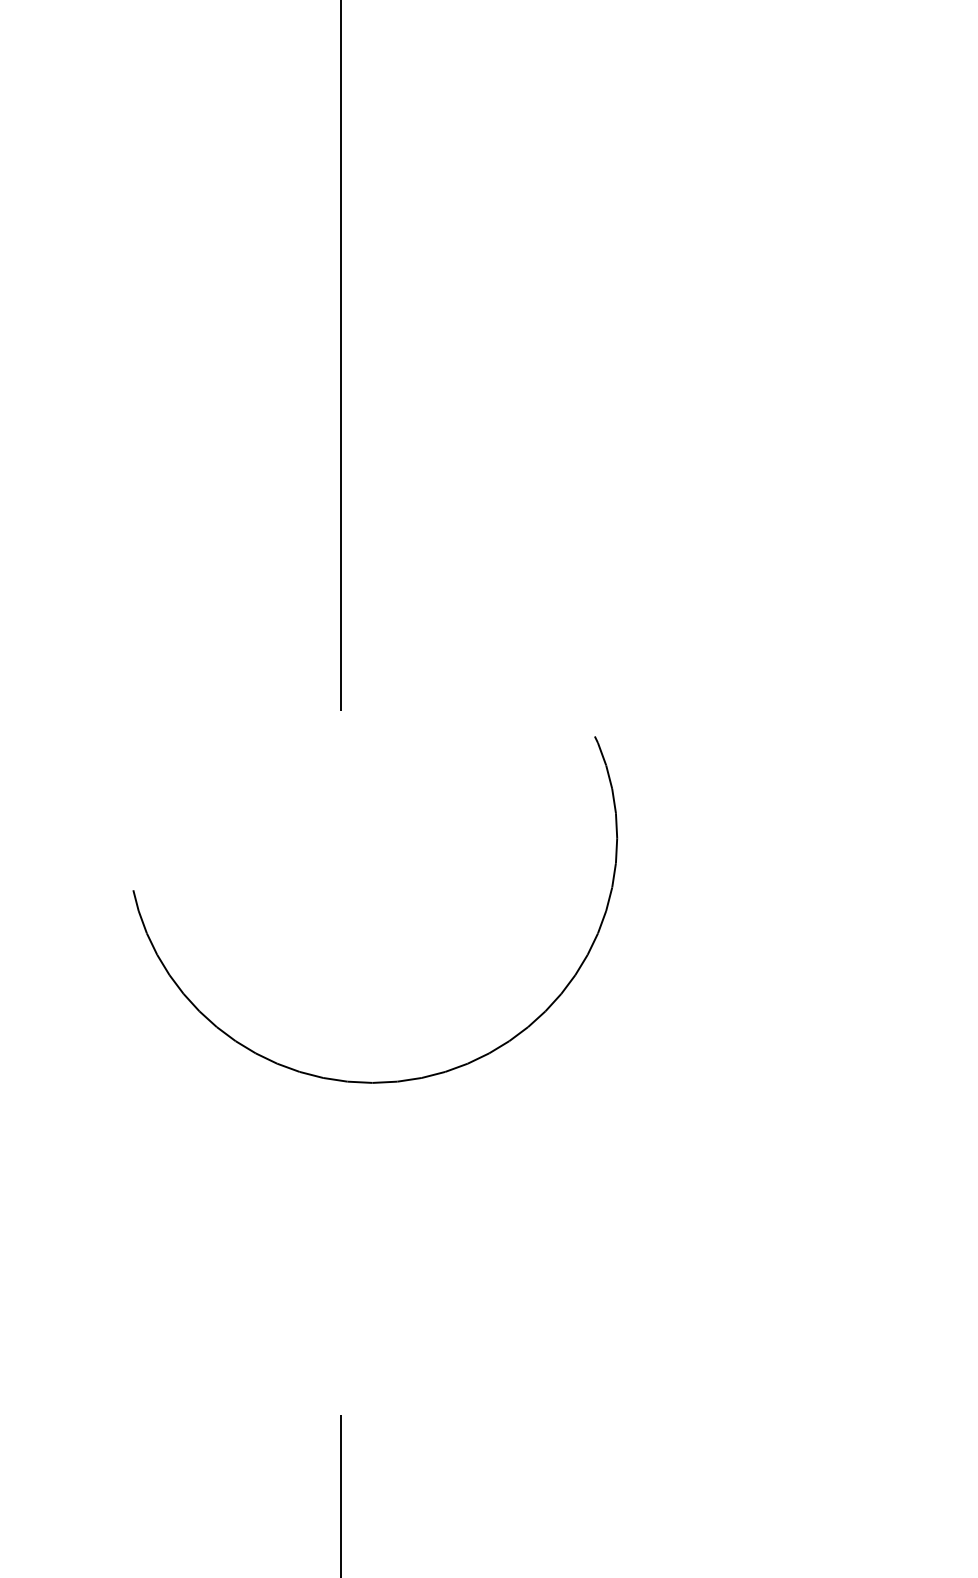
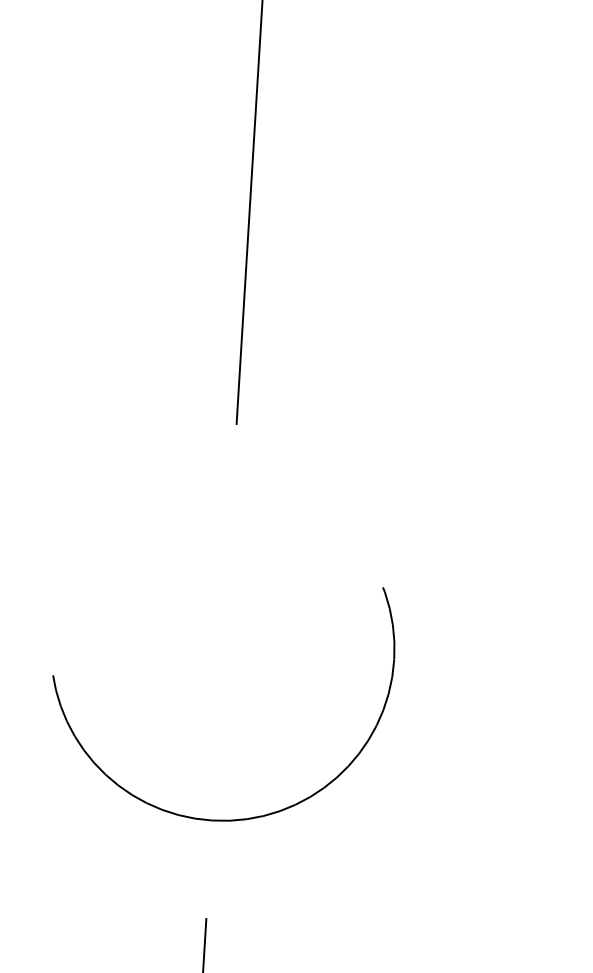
part: (375, 1081) -> (214, 819), moved

